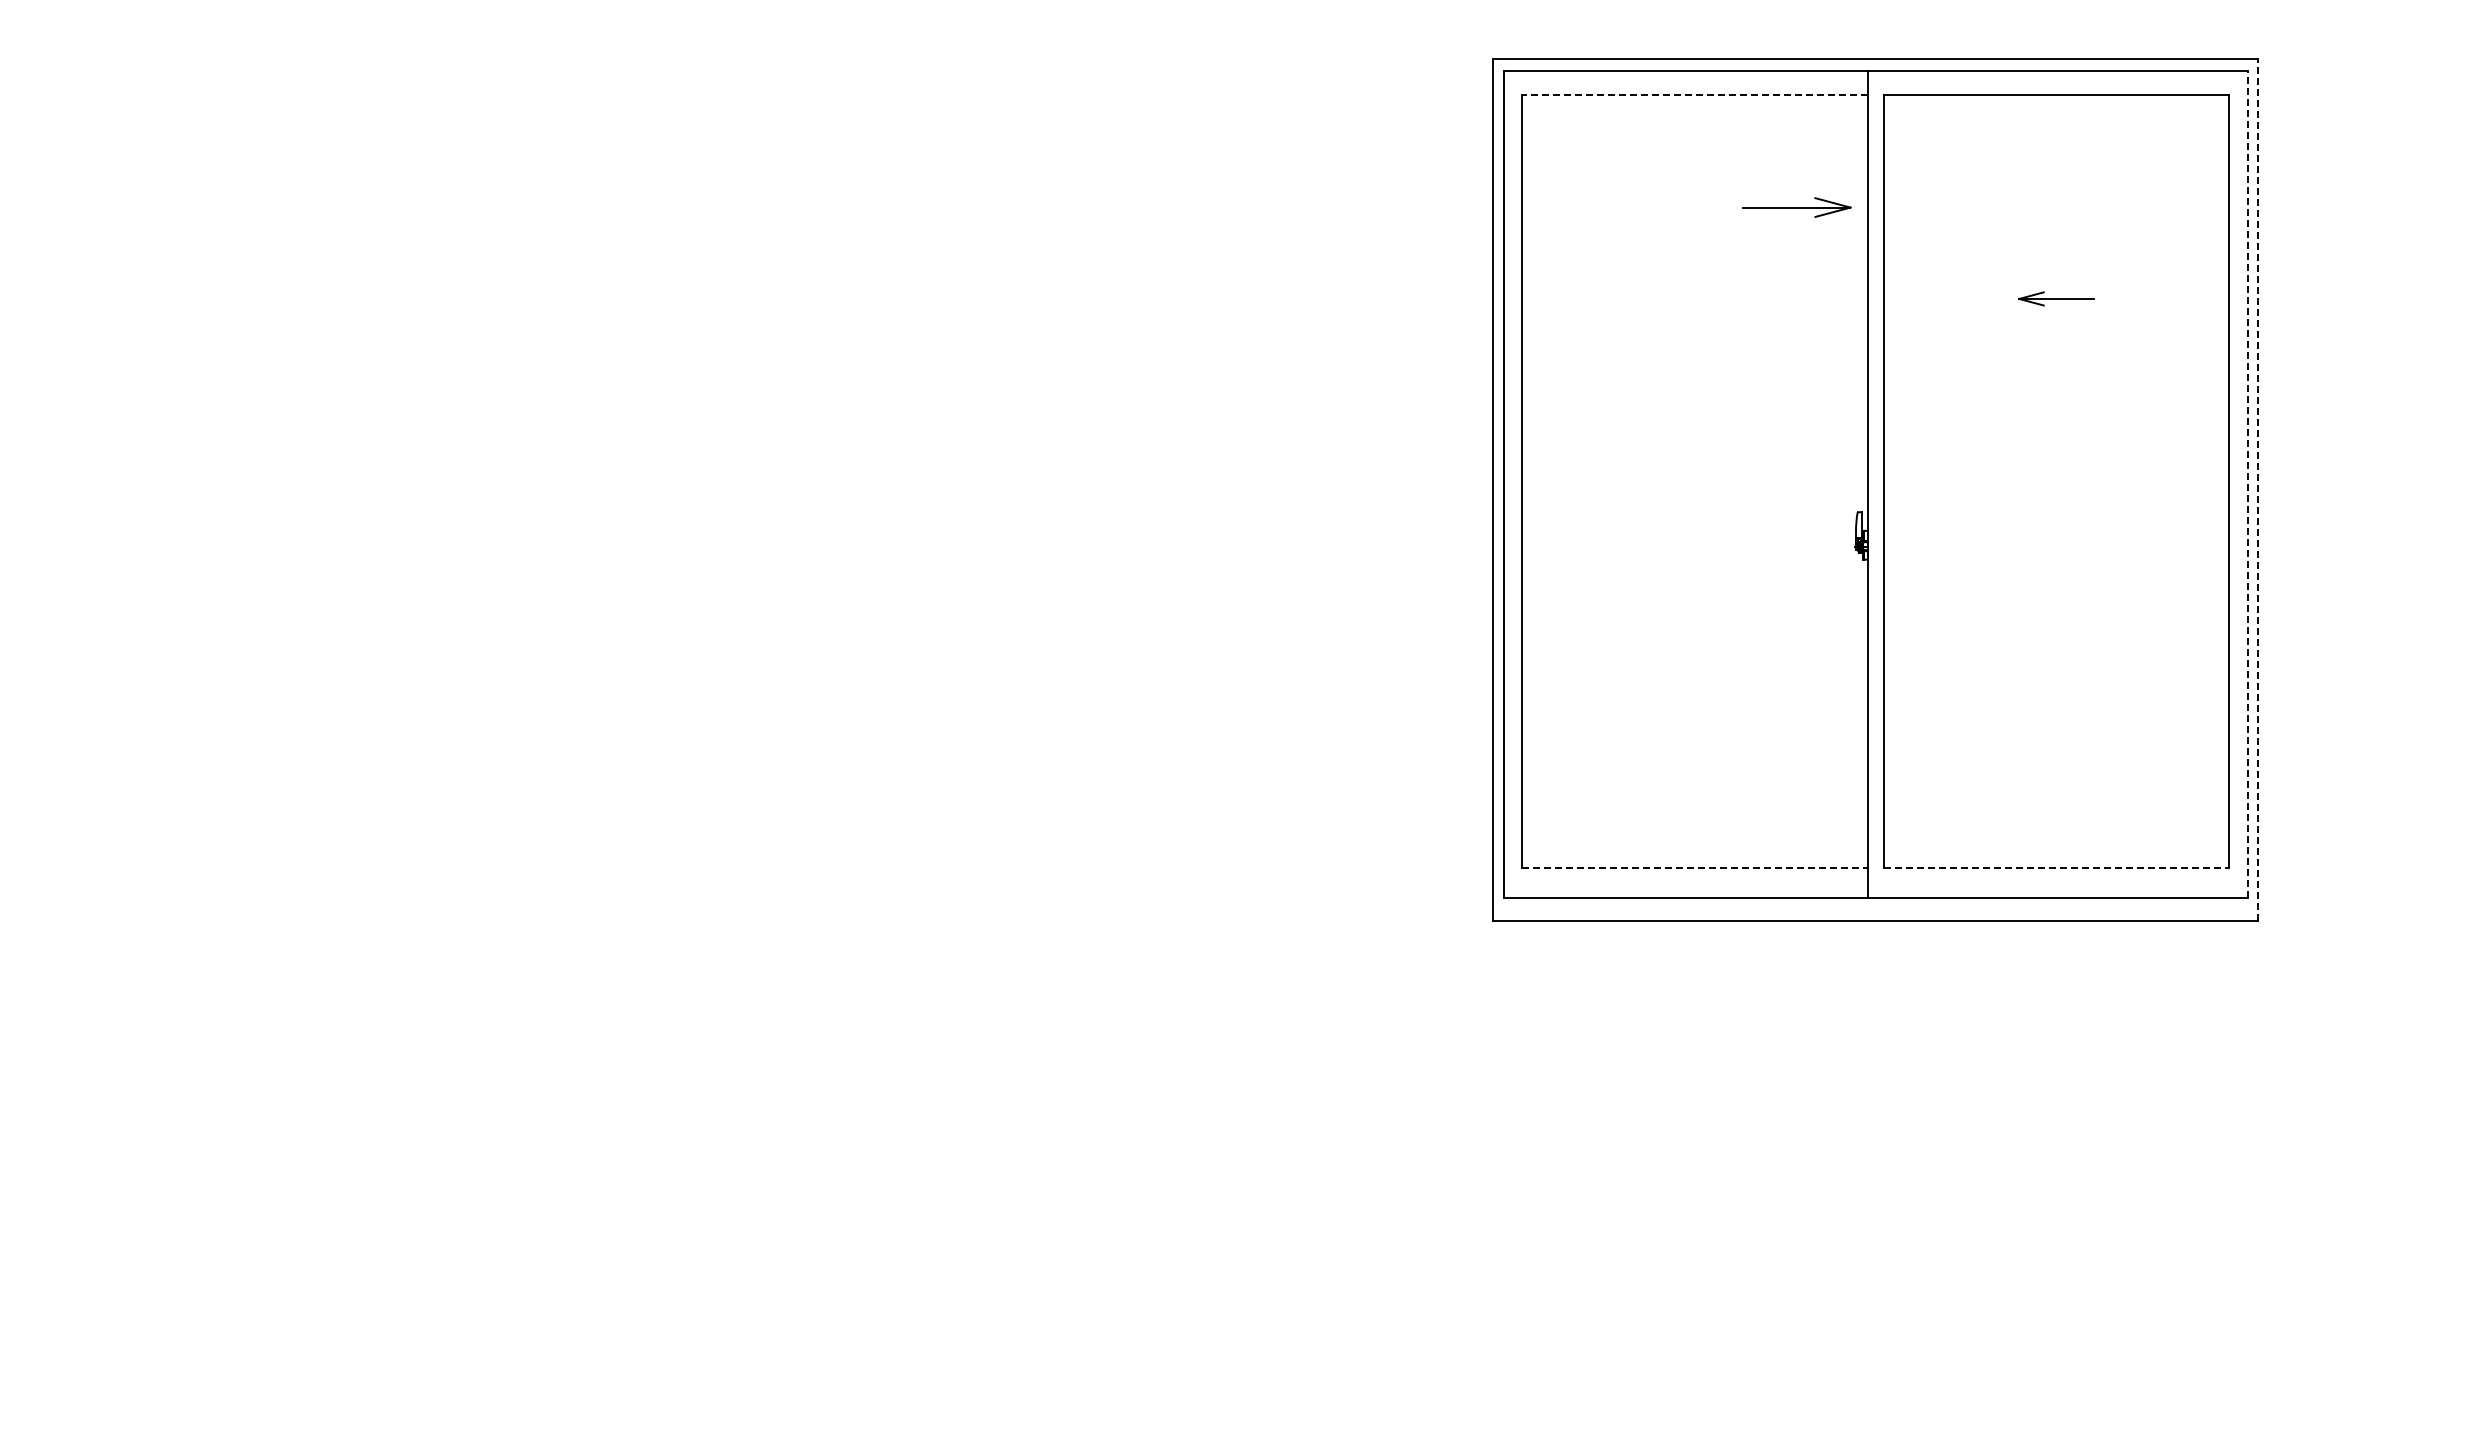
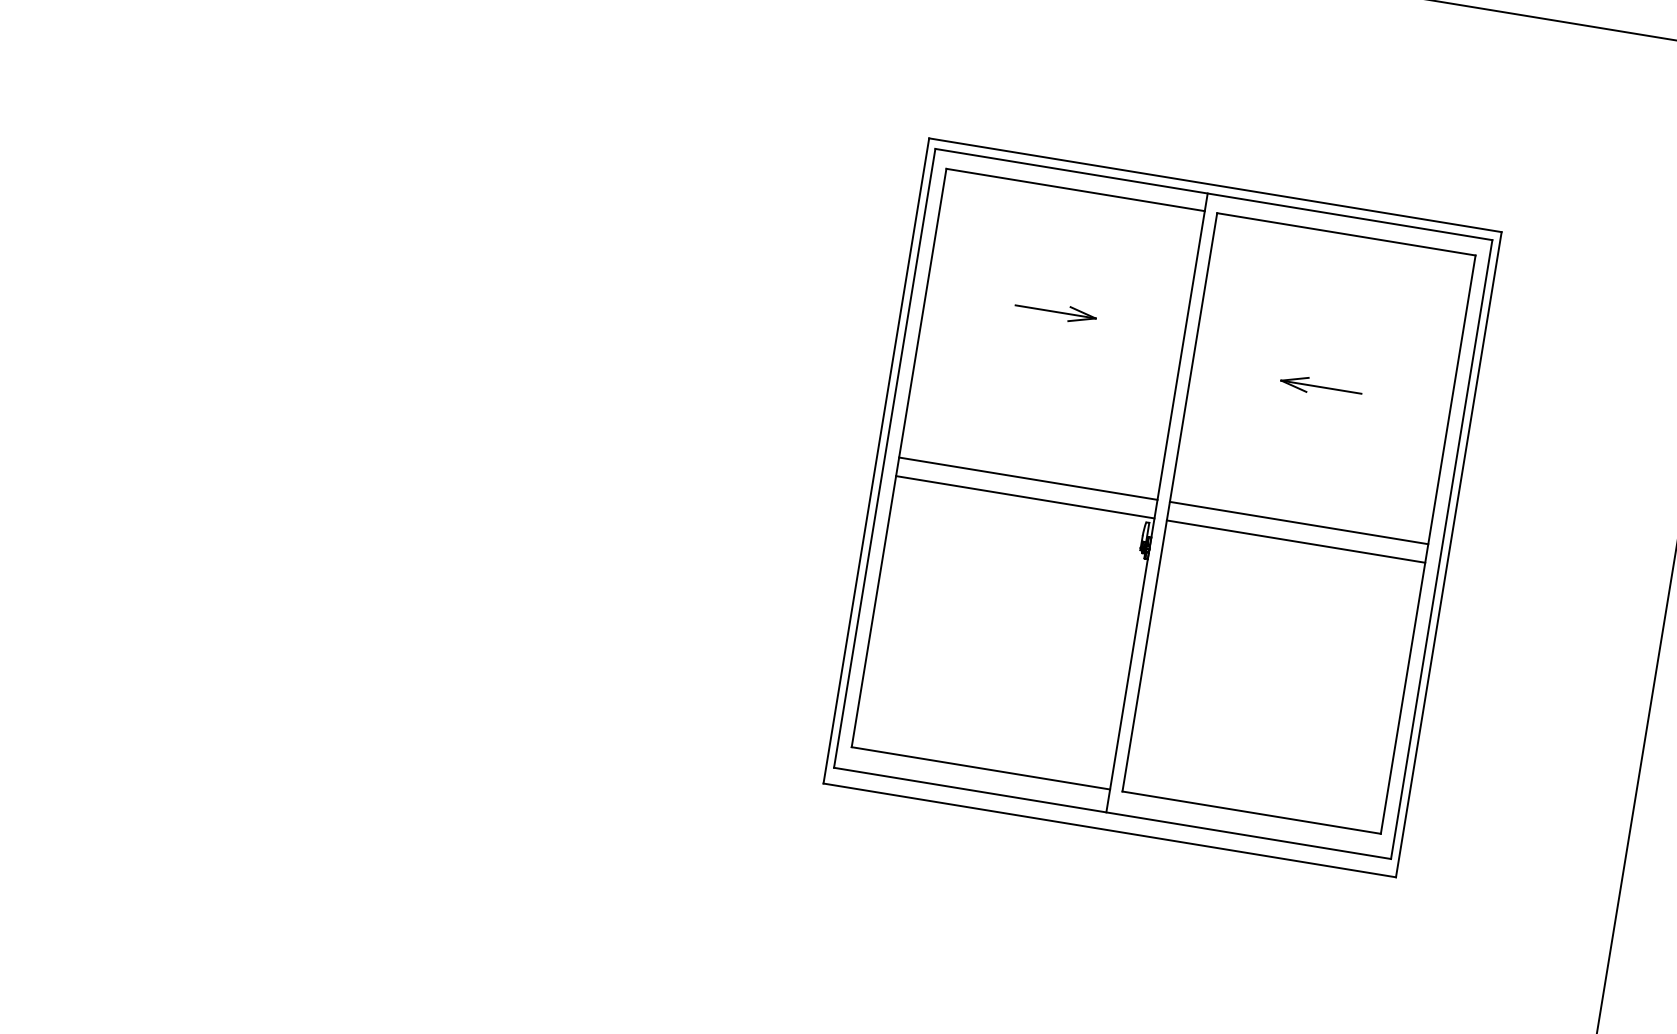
line: (1694, 94) -> (1075, 189), dashed -> solid
part: (1796, 207) -> (1055, 311), moved
part: (2056, 298) -> (1321, 386), size x1.43
line: (1694, 480) -> (1028, 478), added
line: (2056, 480) -> (1298, 523), added
line: (2248, 484) -> (1442, 549), dashed -> solid
line: (2258, 489) -> (1448, 554), dashed -> solid
line: (1694, 505) -> (1024, 497), added
line: (2056, 505) -> (1295, 541), added
line: (1694, 867) -> (980, 768), dashed -> solid
line: (2056, 867) -> (1251, 812), dashed -> solid

